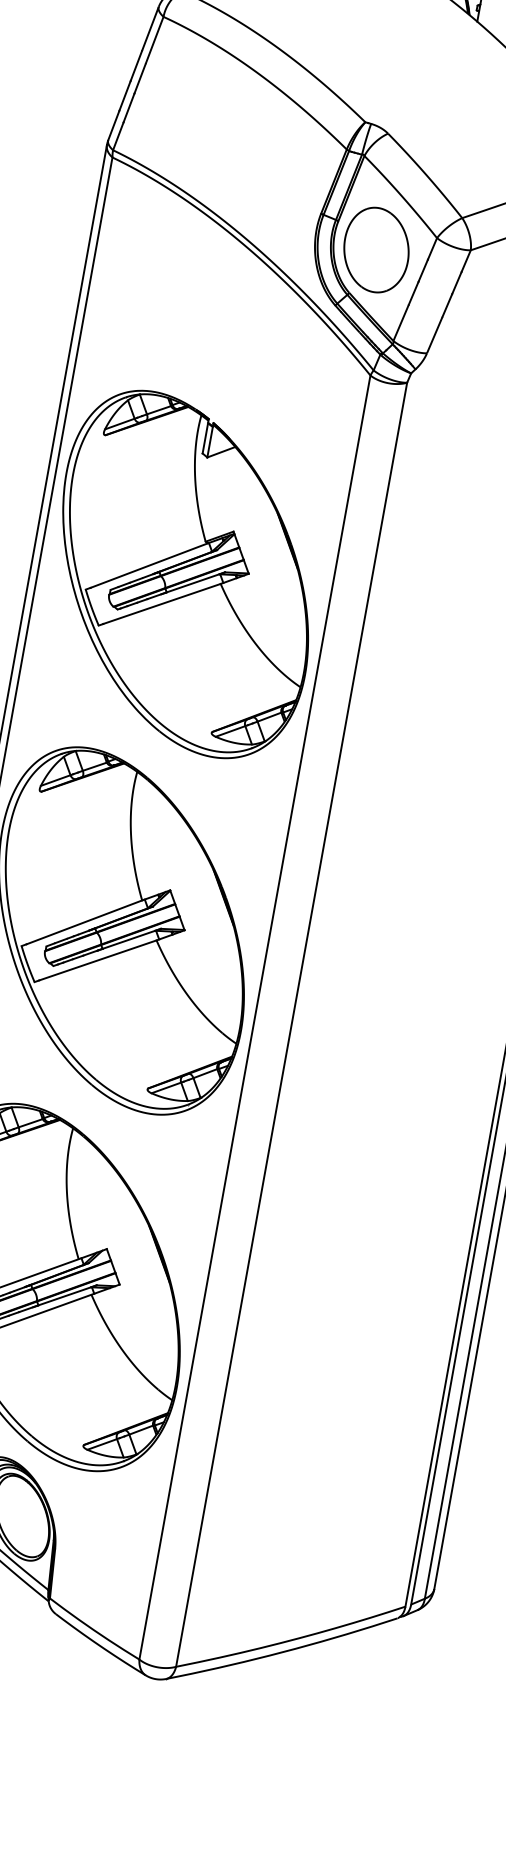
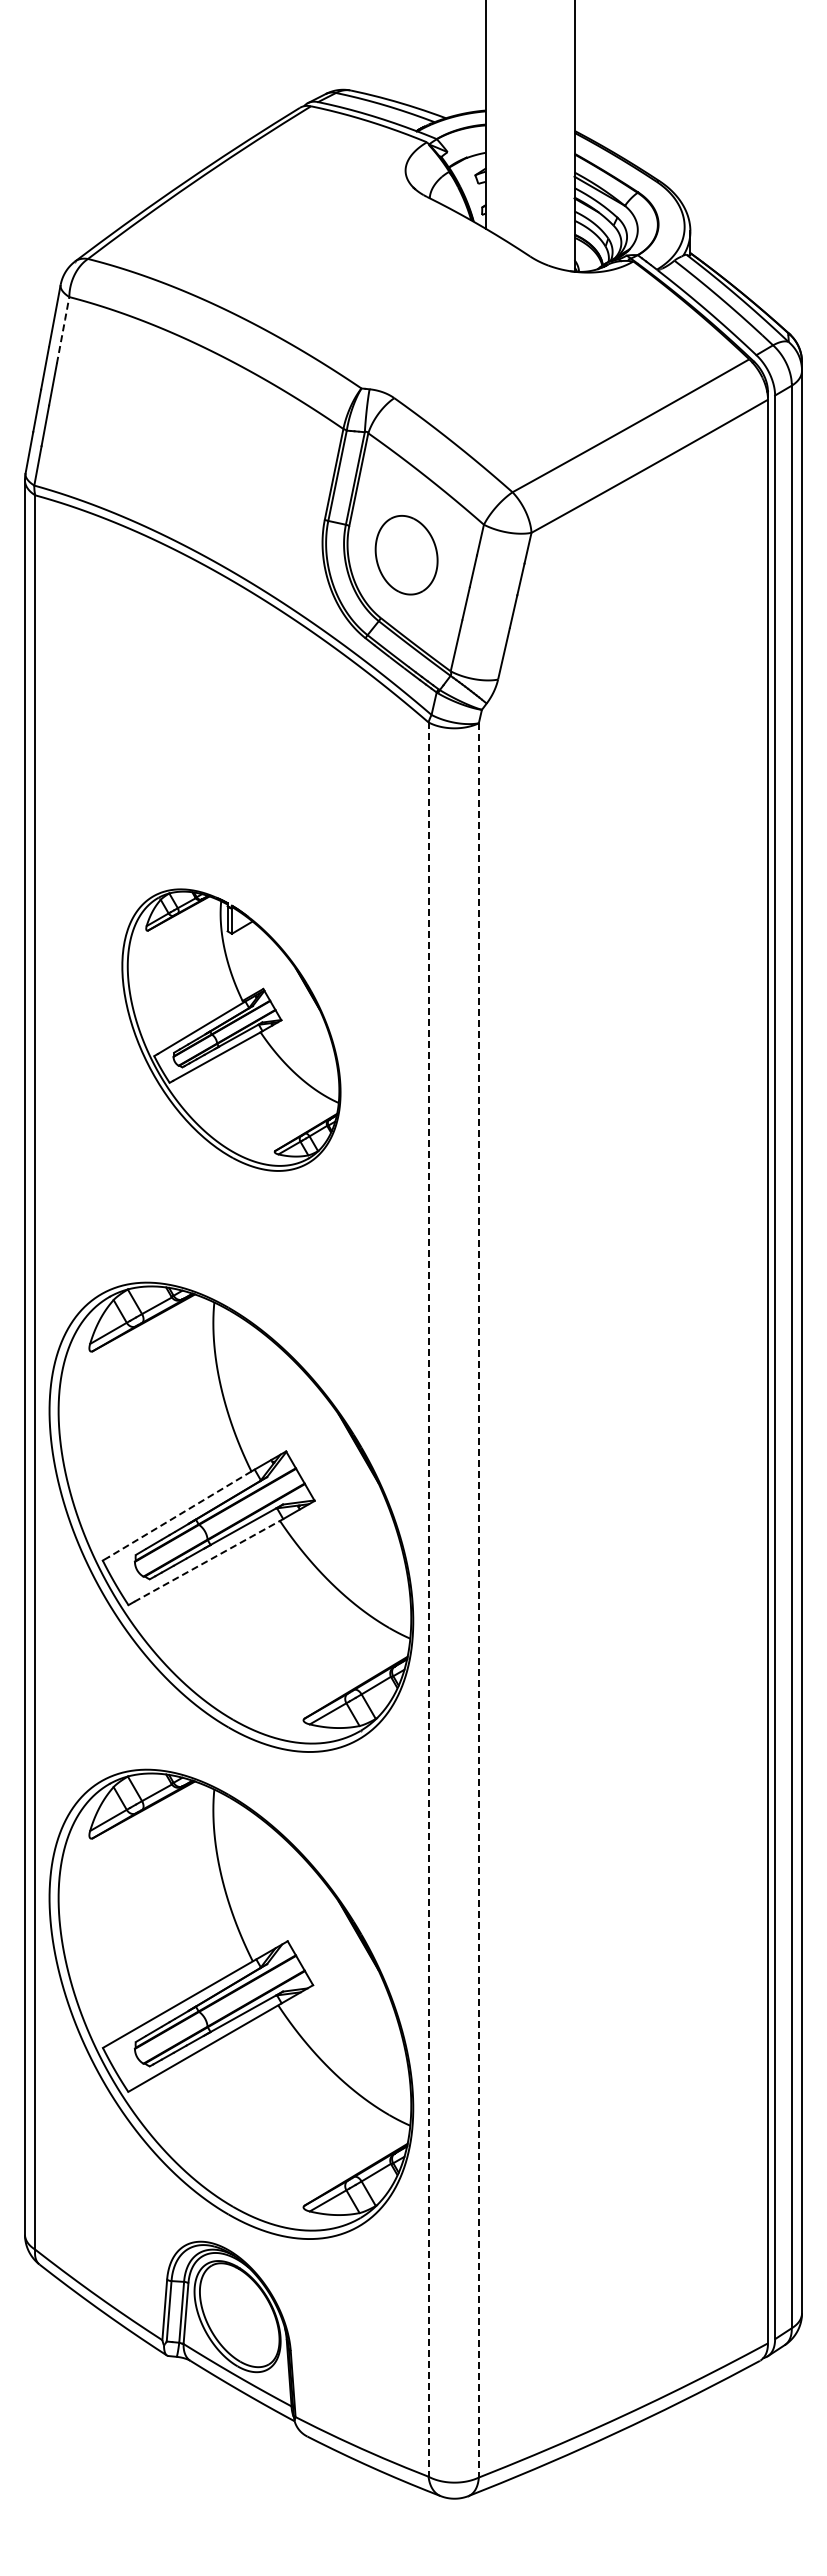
line: (155, 39) -> (63, 329), solid -> dashed
part: (376, 250) -> (406, 555), size x0.7
part: (185, 574) -> (231, 1029), size x0.6
line: (83, 922) -> (179, 1514), solid -> dashed
line: (98, 960) -> (207, 1561), solid -> dashed
line: (254, 1018) -> (428, 1600), solid -> dashed
line: (291, 1024) -> (478, 1600), solid -> dashed

